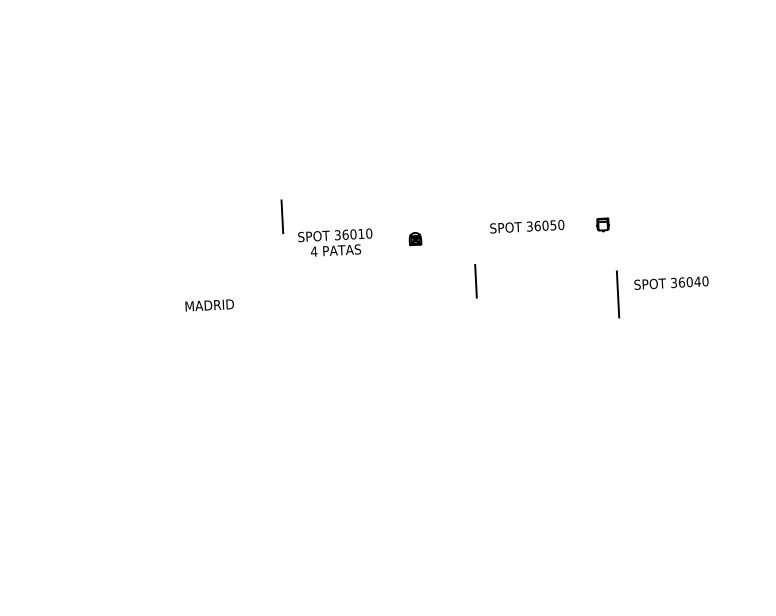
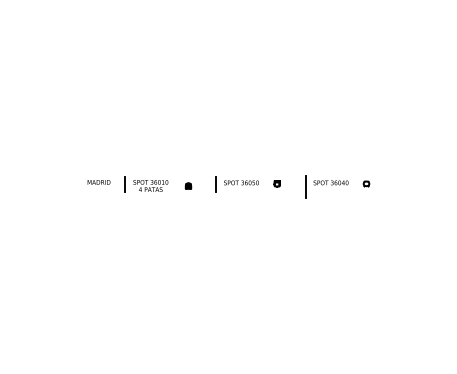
line: (280, 217) -> (124, 184), moved
line: (474, 281) -> (215, 184), moved
part: (662, 291) -> (326, 186), moved
text: (208, 305) -> (98, 182), moved

